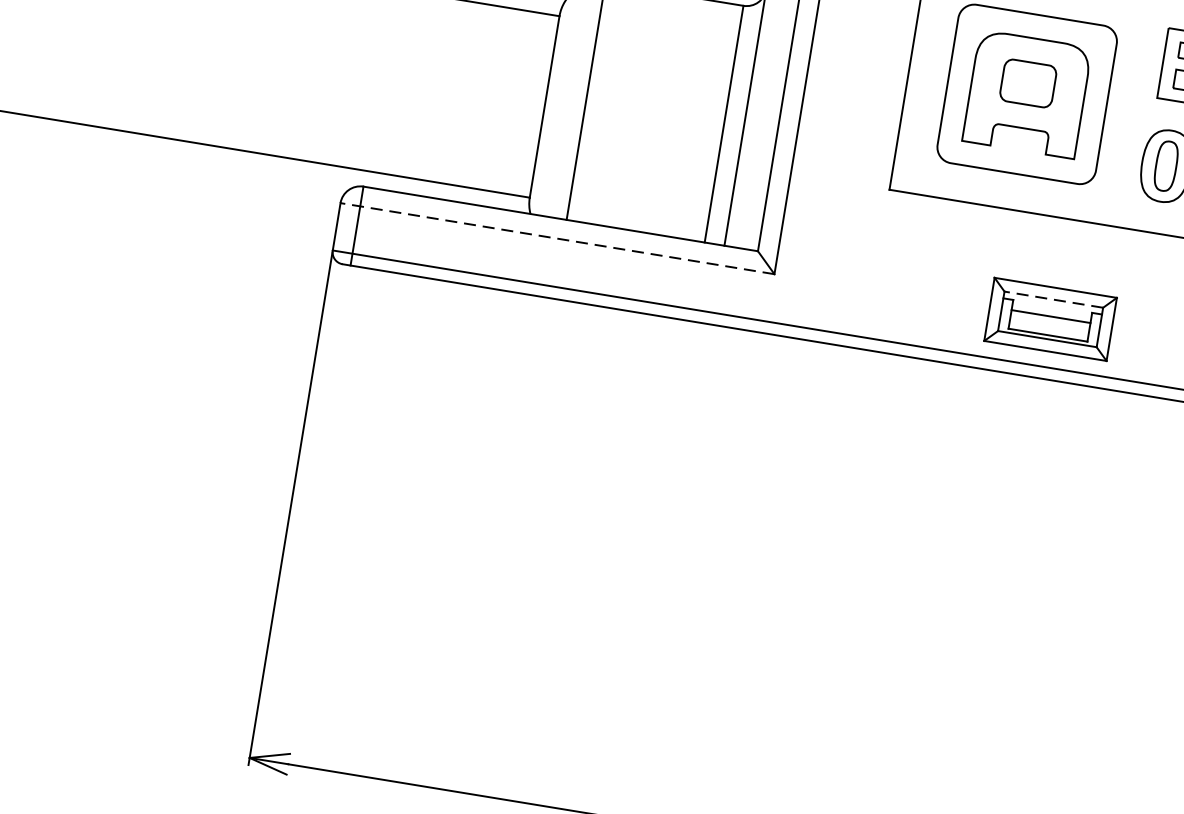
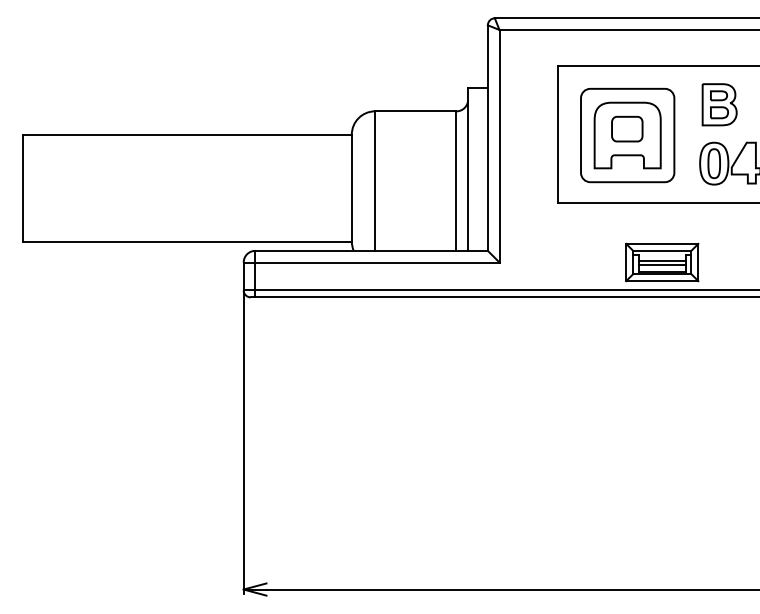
line: (557, 238) -> (371, 262), dashed -> solid
line: (1052, 298) -> (661, 250), dashed -> solid
line: (1050, 322) -> (662, 264), added

